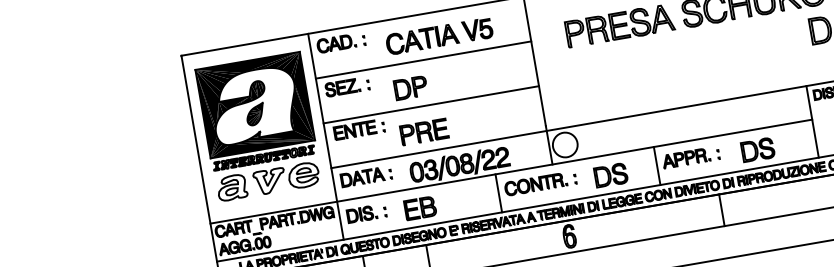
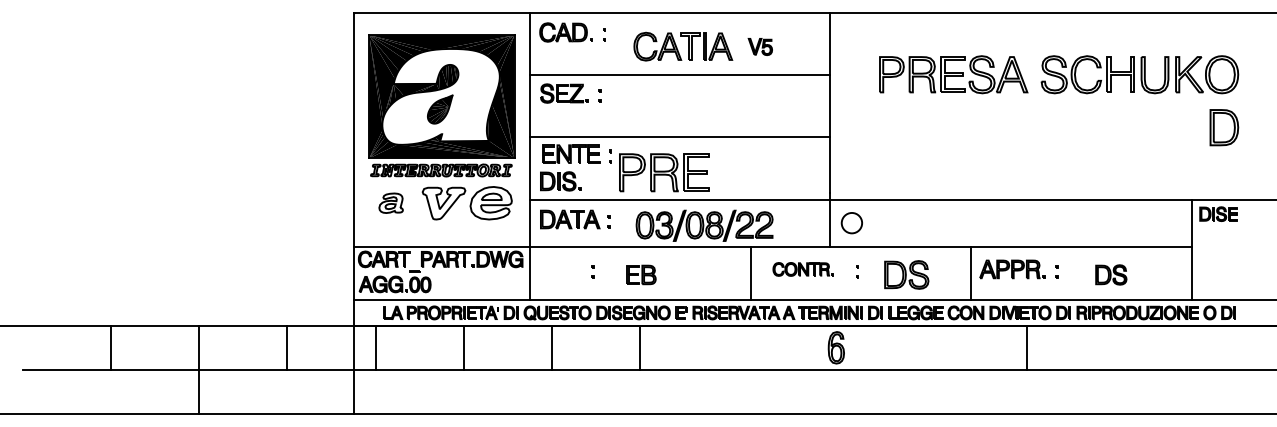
part: (477, 29) -> (760, 46), size x0.6
part: (410, 87) -> (656, 109), removed
part: (423, 132) -> (663, 172), size x1.4
circle: (564, 145) -> (851, 223), size x0.6
part: (757, 149) -> (1110, 274), size x0.7
part: (535, 184) -> (802, 269), size x0.7
part: (231, 188) -> (390, 203), size x0.6
part: (420, 207) -> (641, 274), size x0.7
line: (721, 210) -> (1026, 348), moved
part: (361, 214) -> (560, 181), moved

